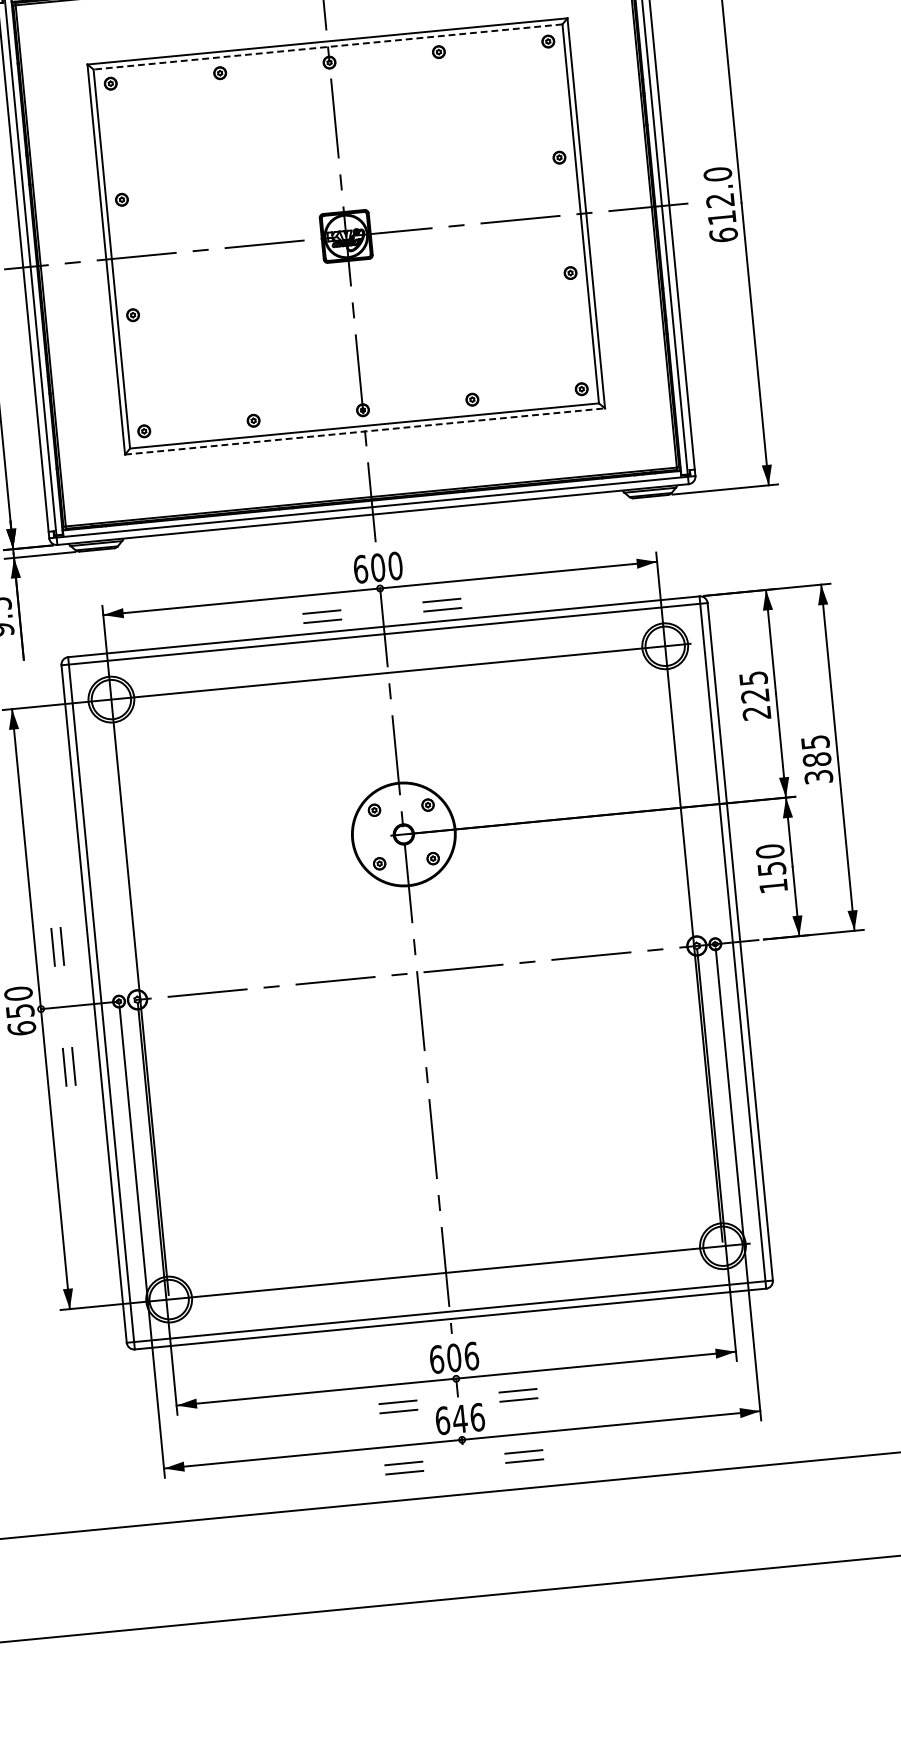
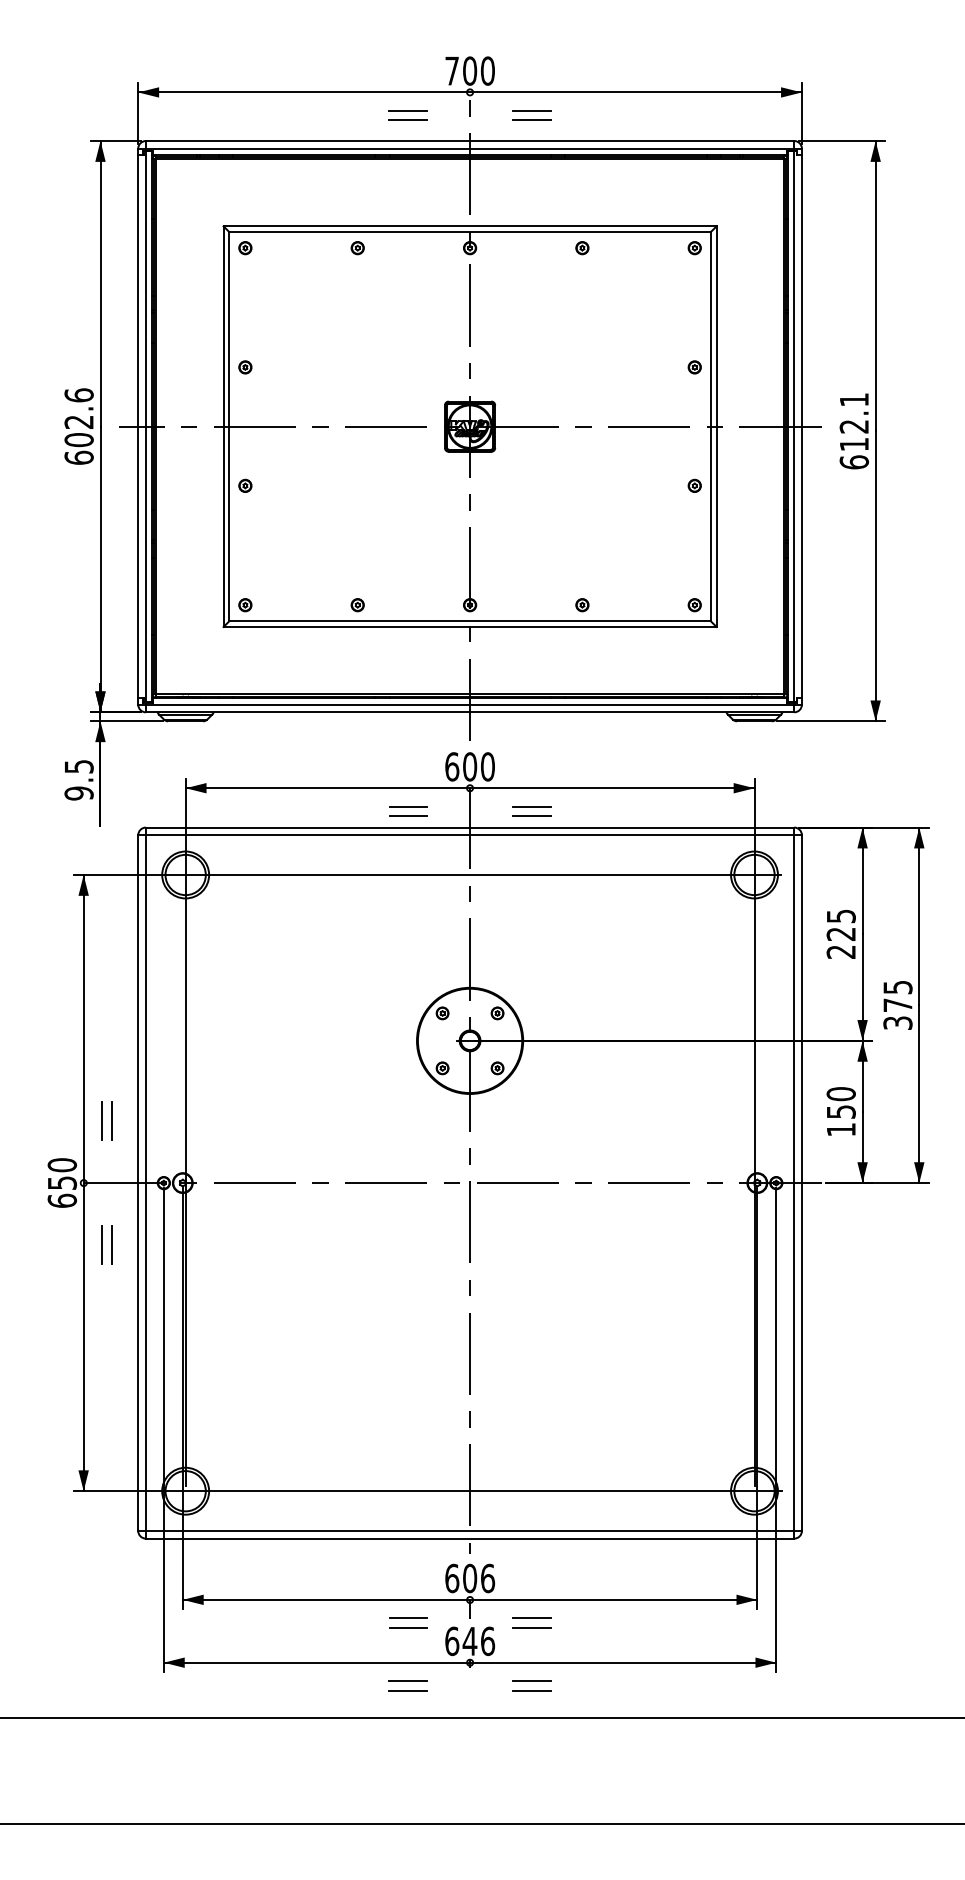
line: (328, 47) -> (470, 232), dashed -> solid
text: (717, 174) -> (853, 399), 612.0 -> 612.1
line: (365, 431) -> (470, 627), dashed -> solid
text: (816, 759) -> (897, 1005), 385 -> 375

